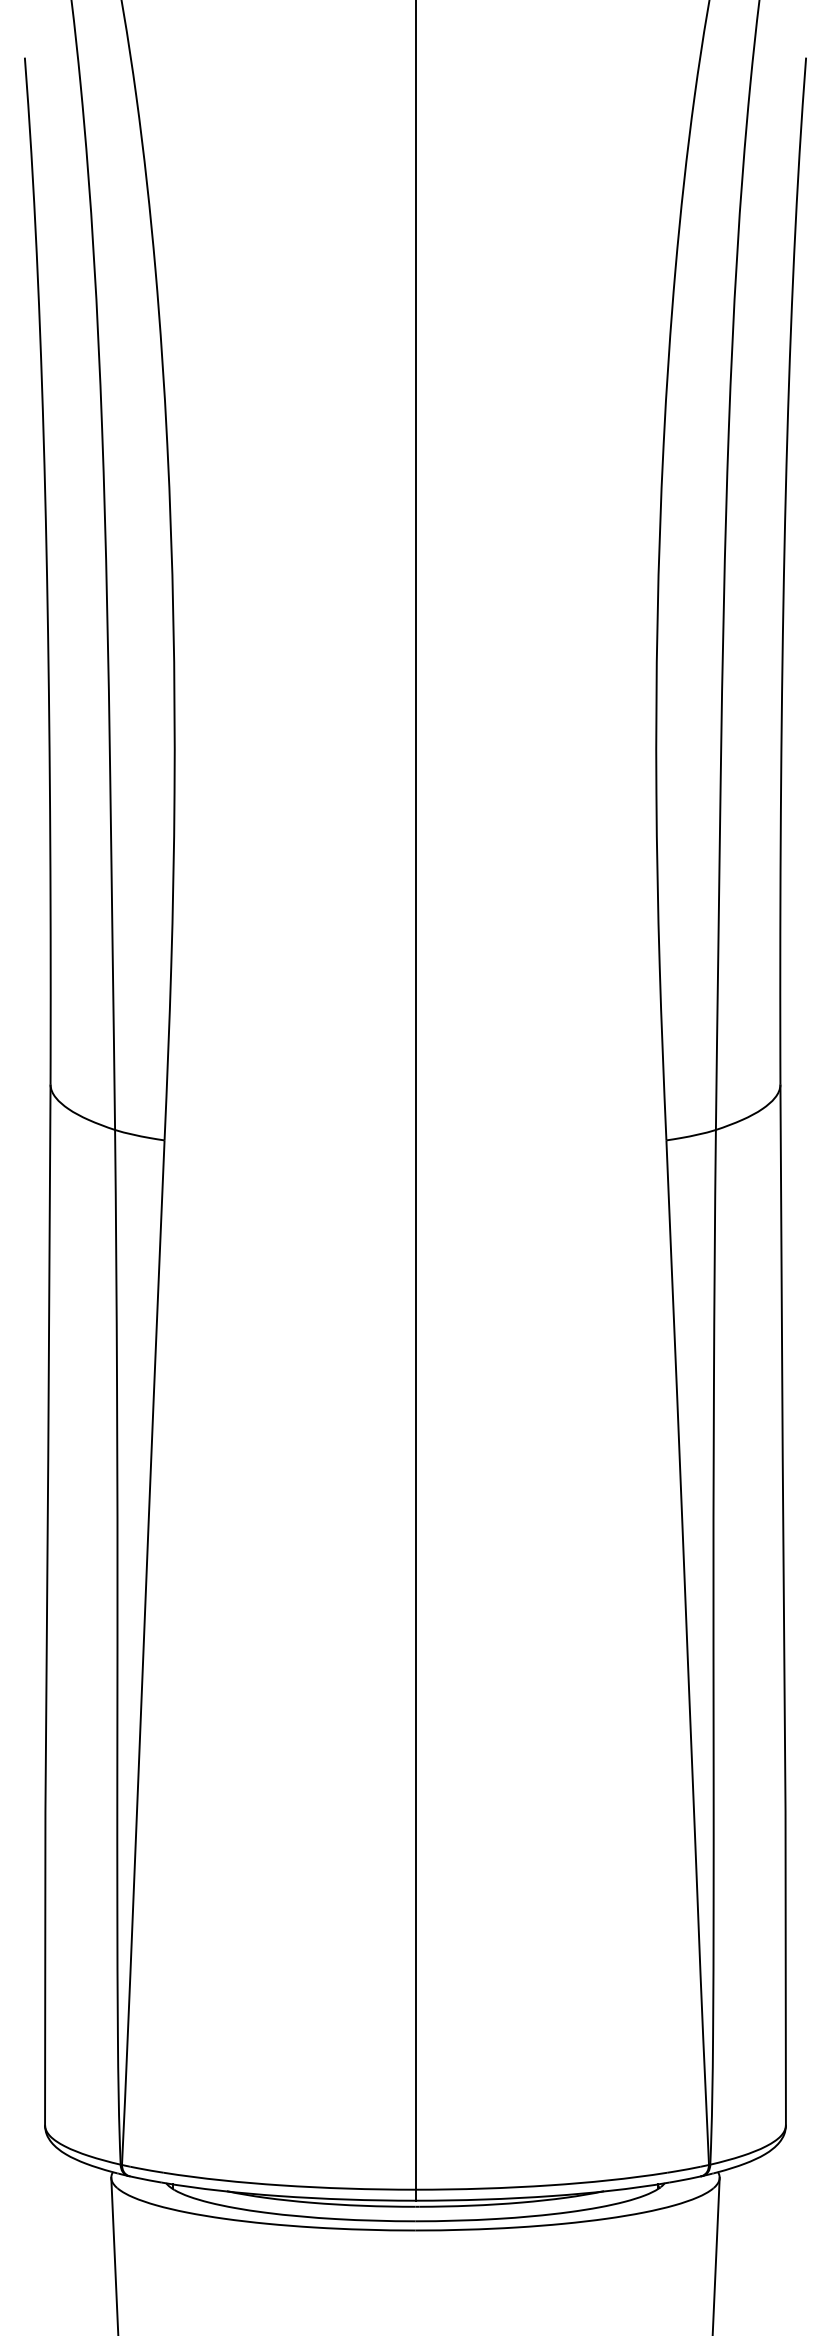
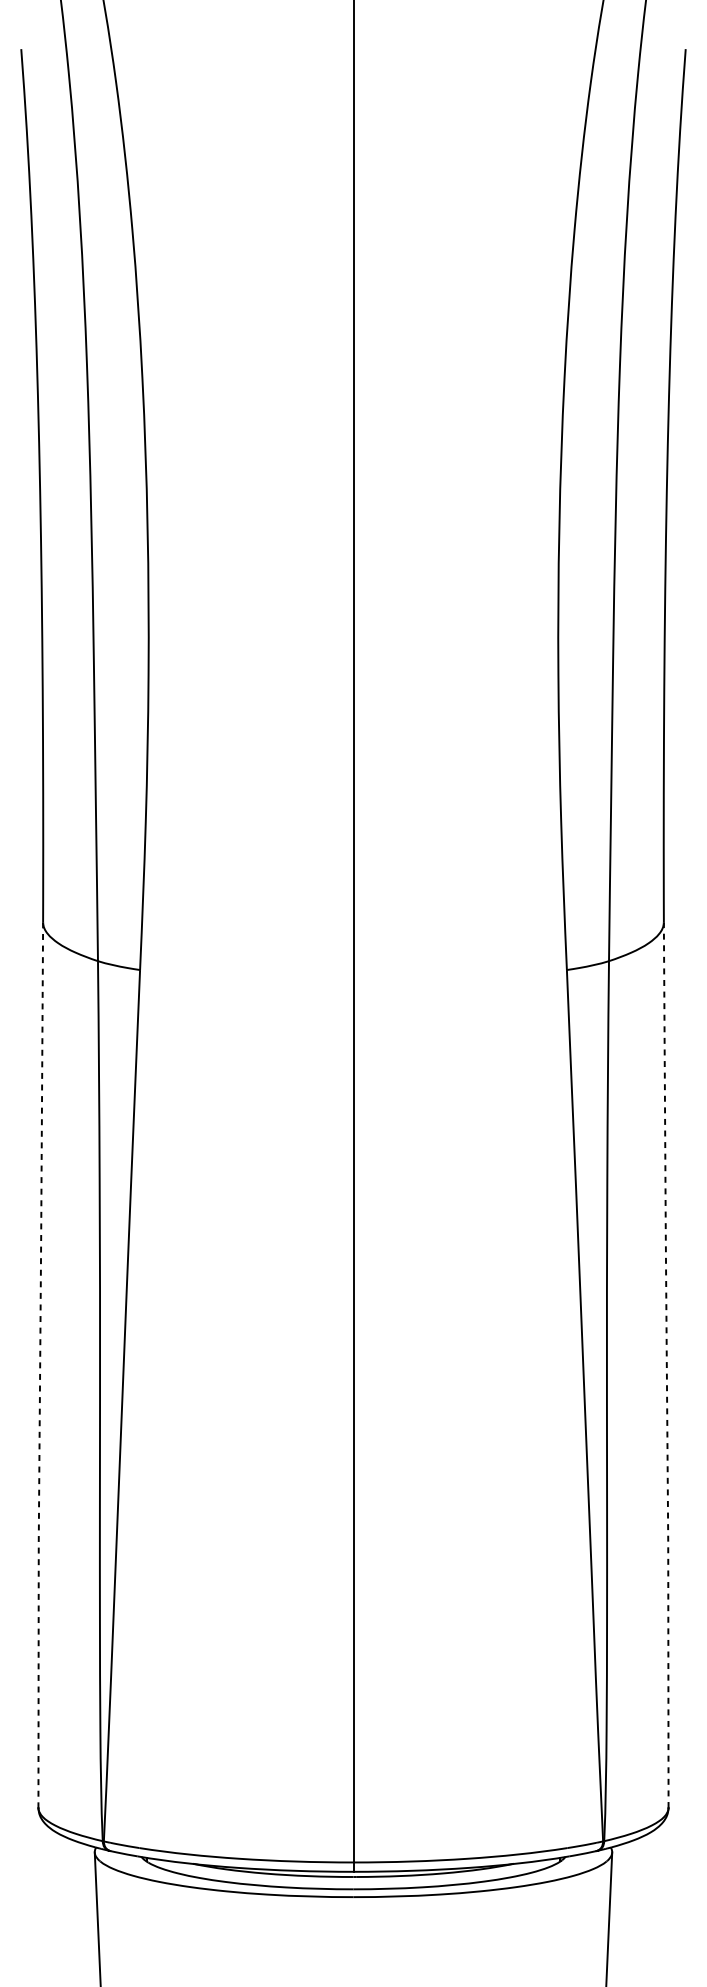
line: (47, 1604) -> (40, 1364), solid -> dashed
line: (783, 1604) -> (666, 1364), solid -> dashed

